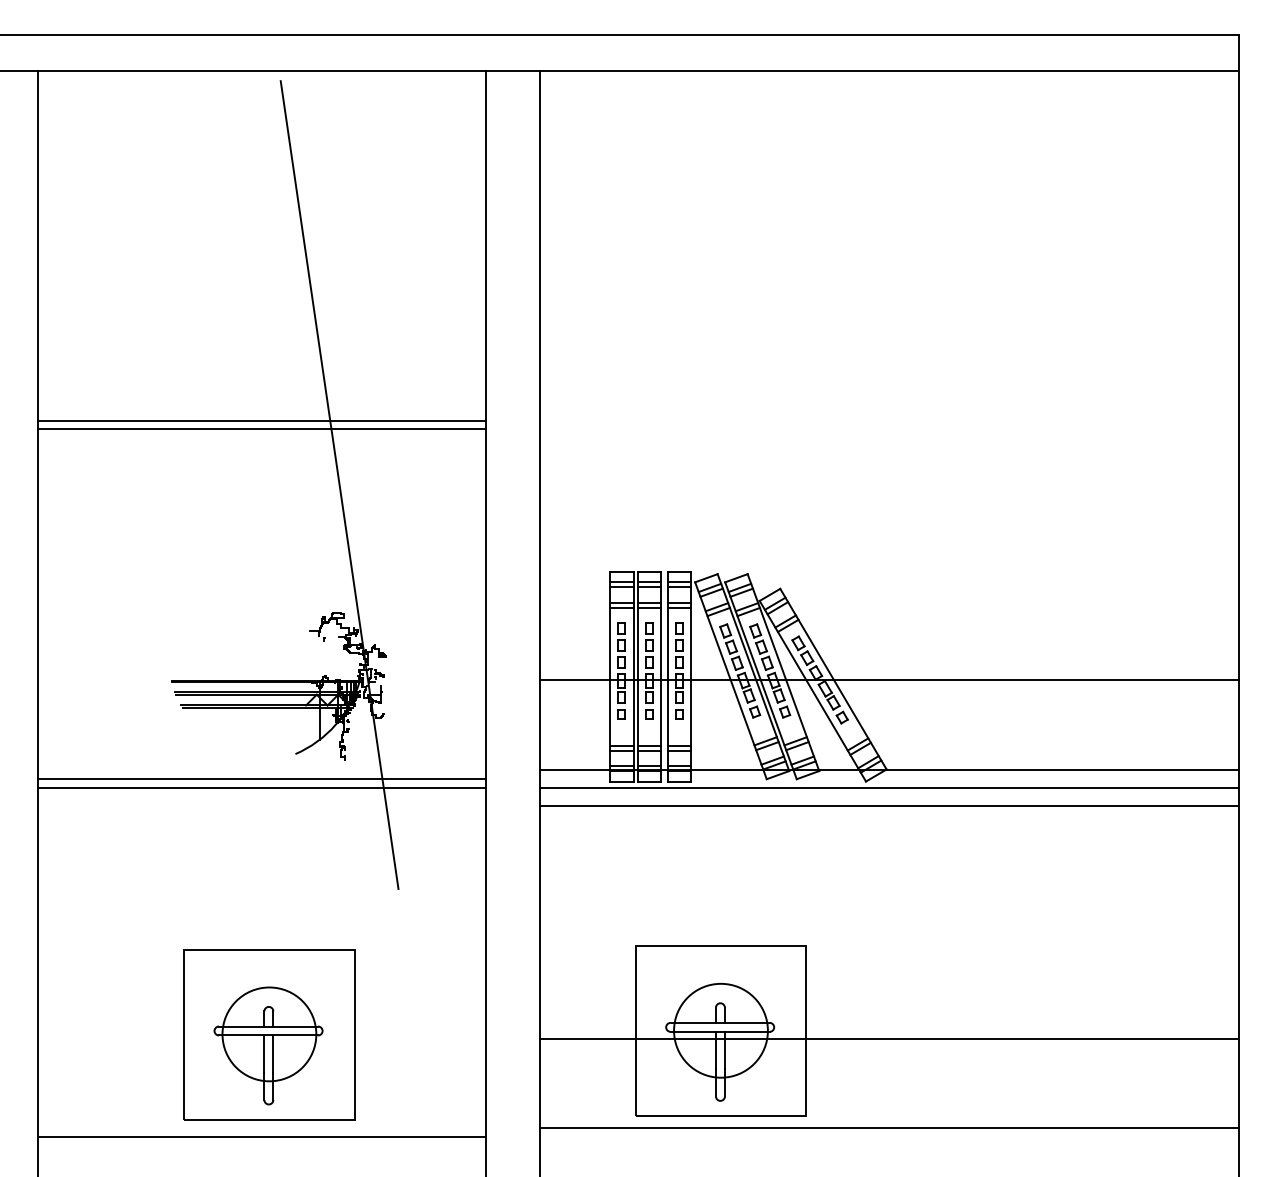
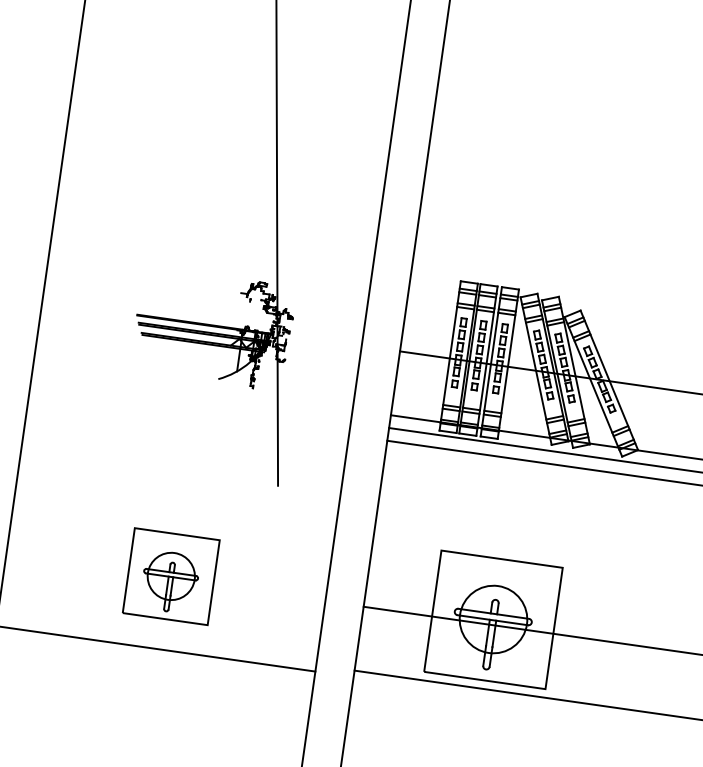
line: (262, 420) -> (228, 138), removed
line: (262, 429) -> (227, 144), removed
line: (262, 778) -> (192, 393), removed
line: (262, 787) -> (191, 399), removed
part: (269, 1034) -> (171, 576), size x0.7

